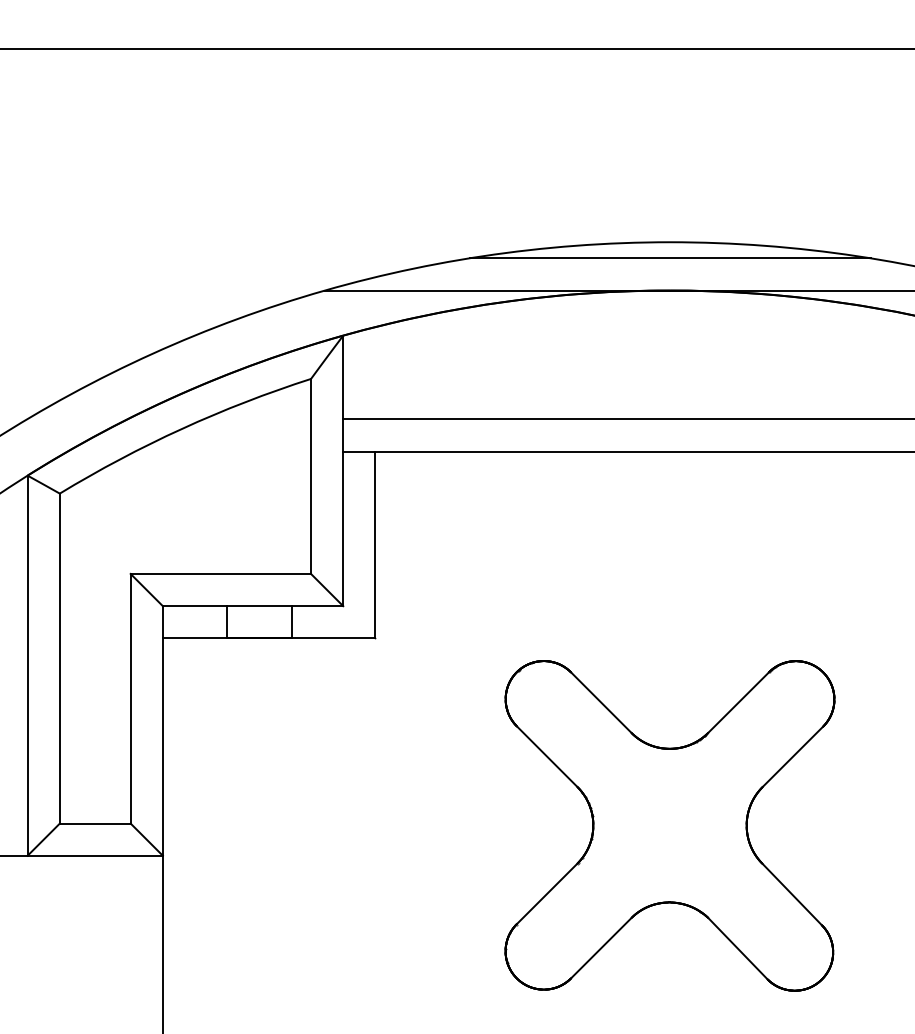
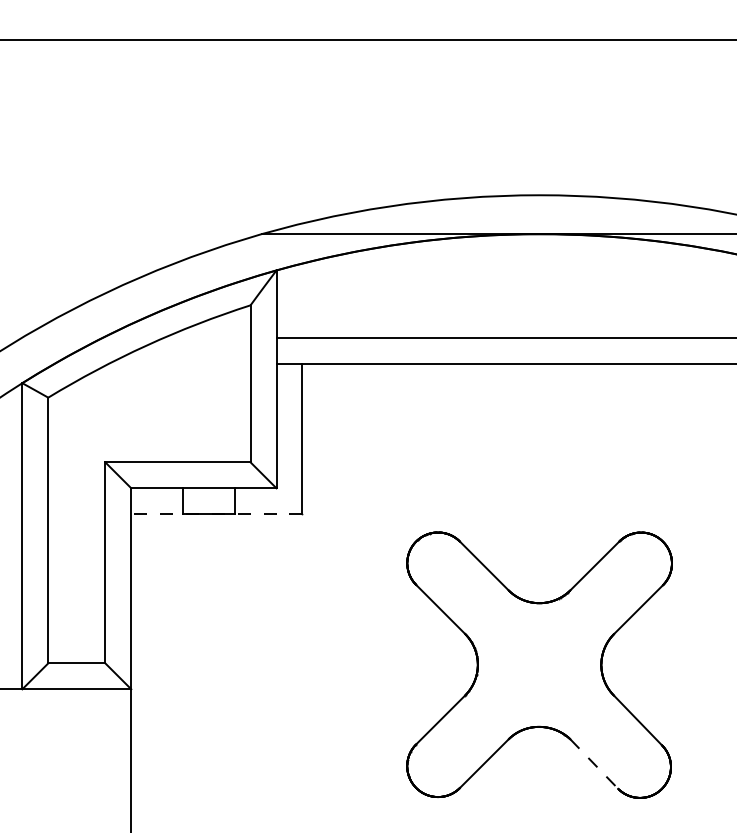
line: (669, 258) -> (539, 208), removed
line: (268, 638) -> (216, 514), solid -> dashed
line: (737, 948) -> (593, 763), solid -> dashed

